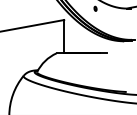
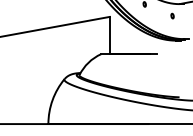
part: (120, 18) -> (172, 15), added

